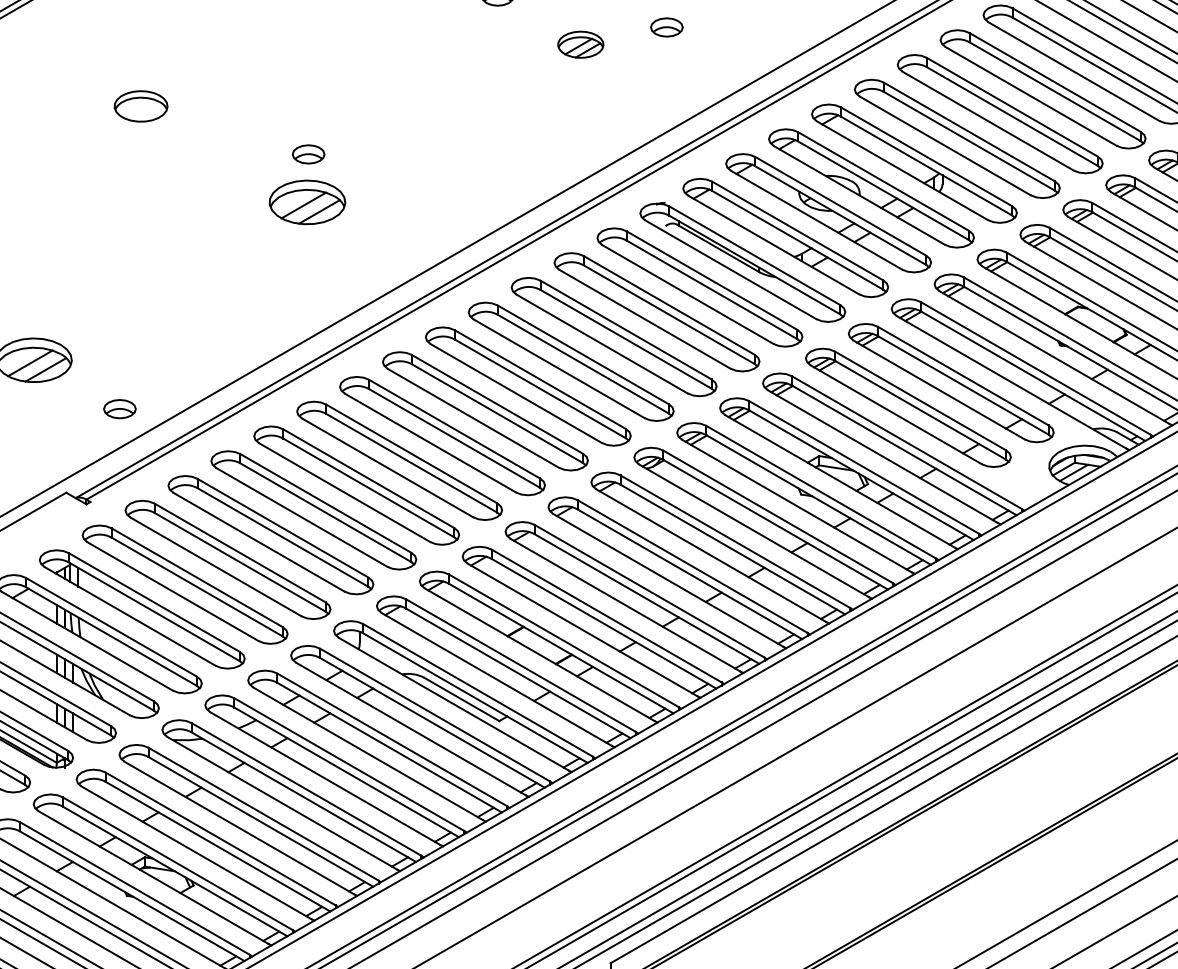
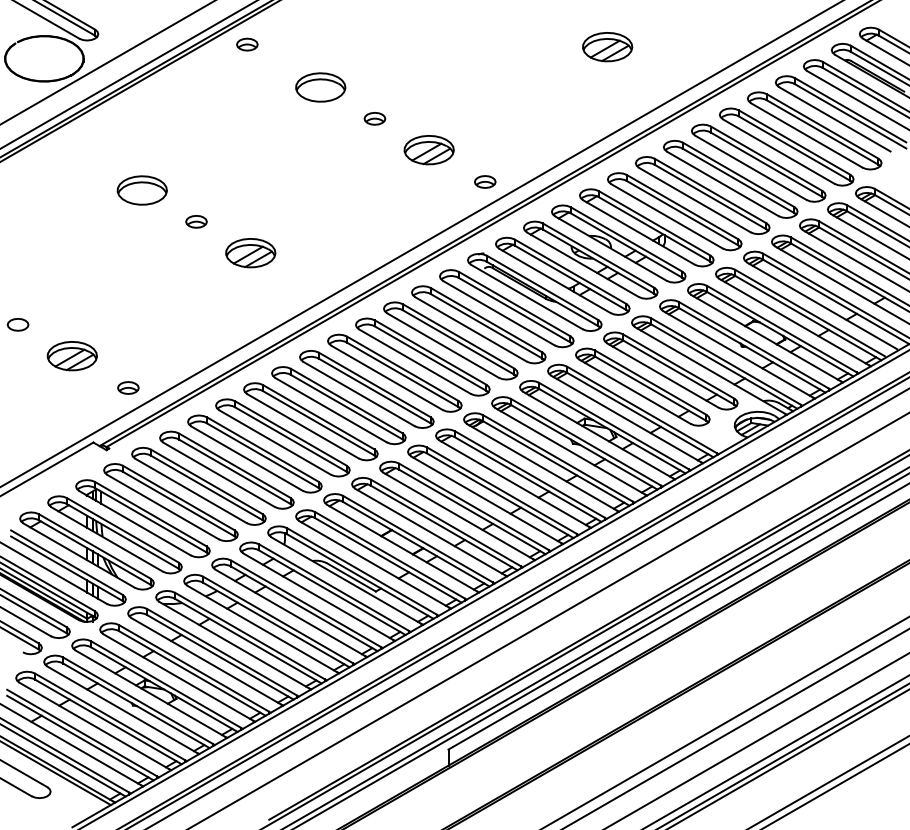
part: (667, 26) -> (485, 181), moved
part: (579, 45) -> (428, 150), size x1.67
part: (140, 106) -> (141, 190), size x1.43
part: (308, 153) -> (196, 221), moved

